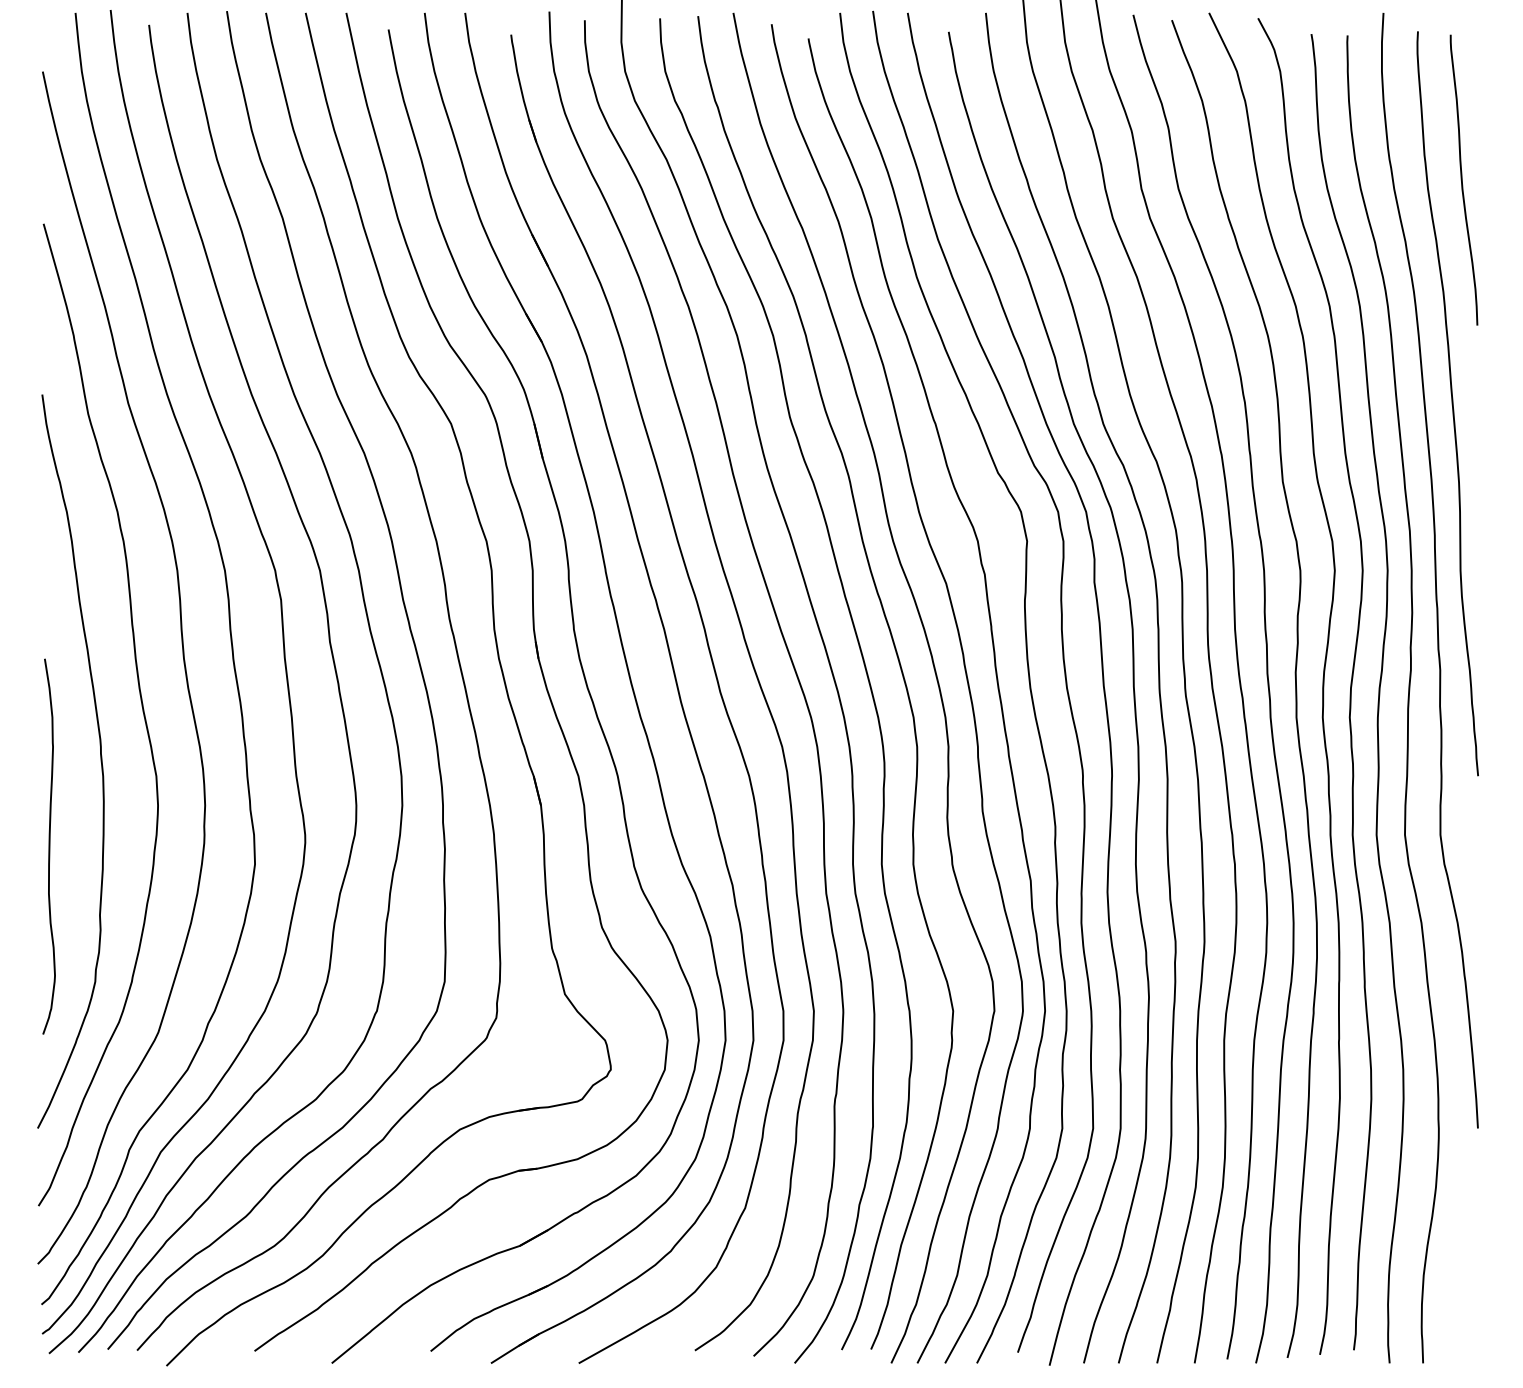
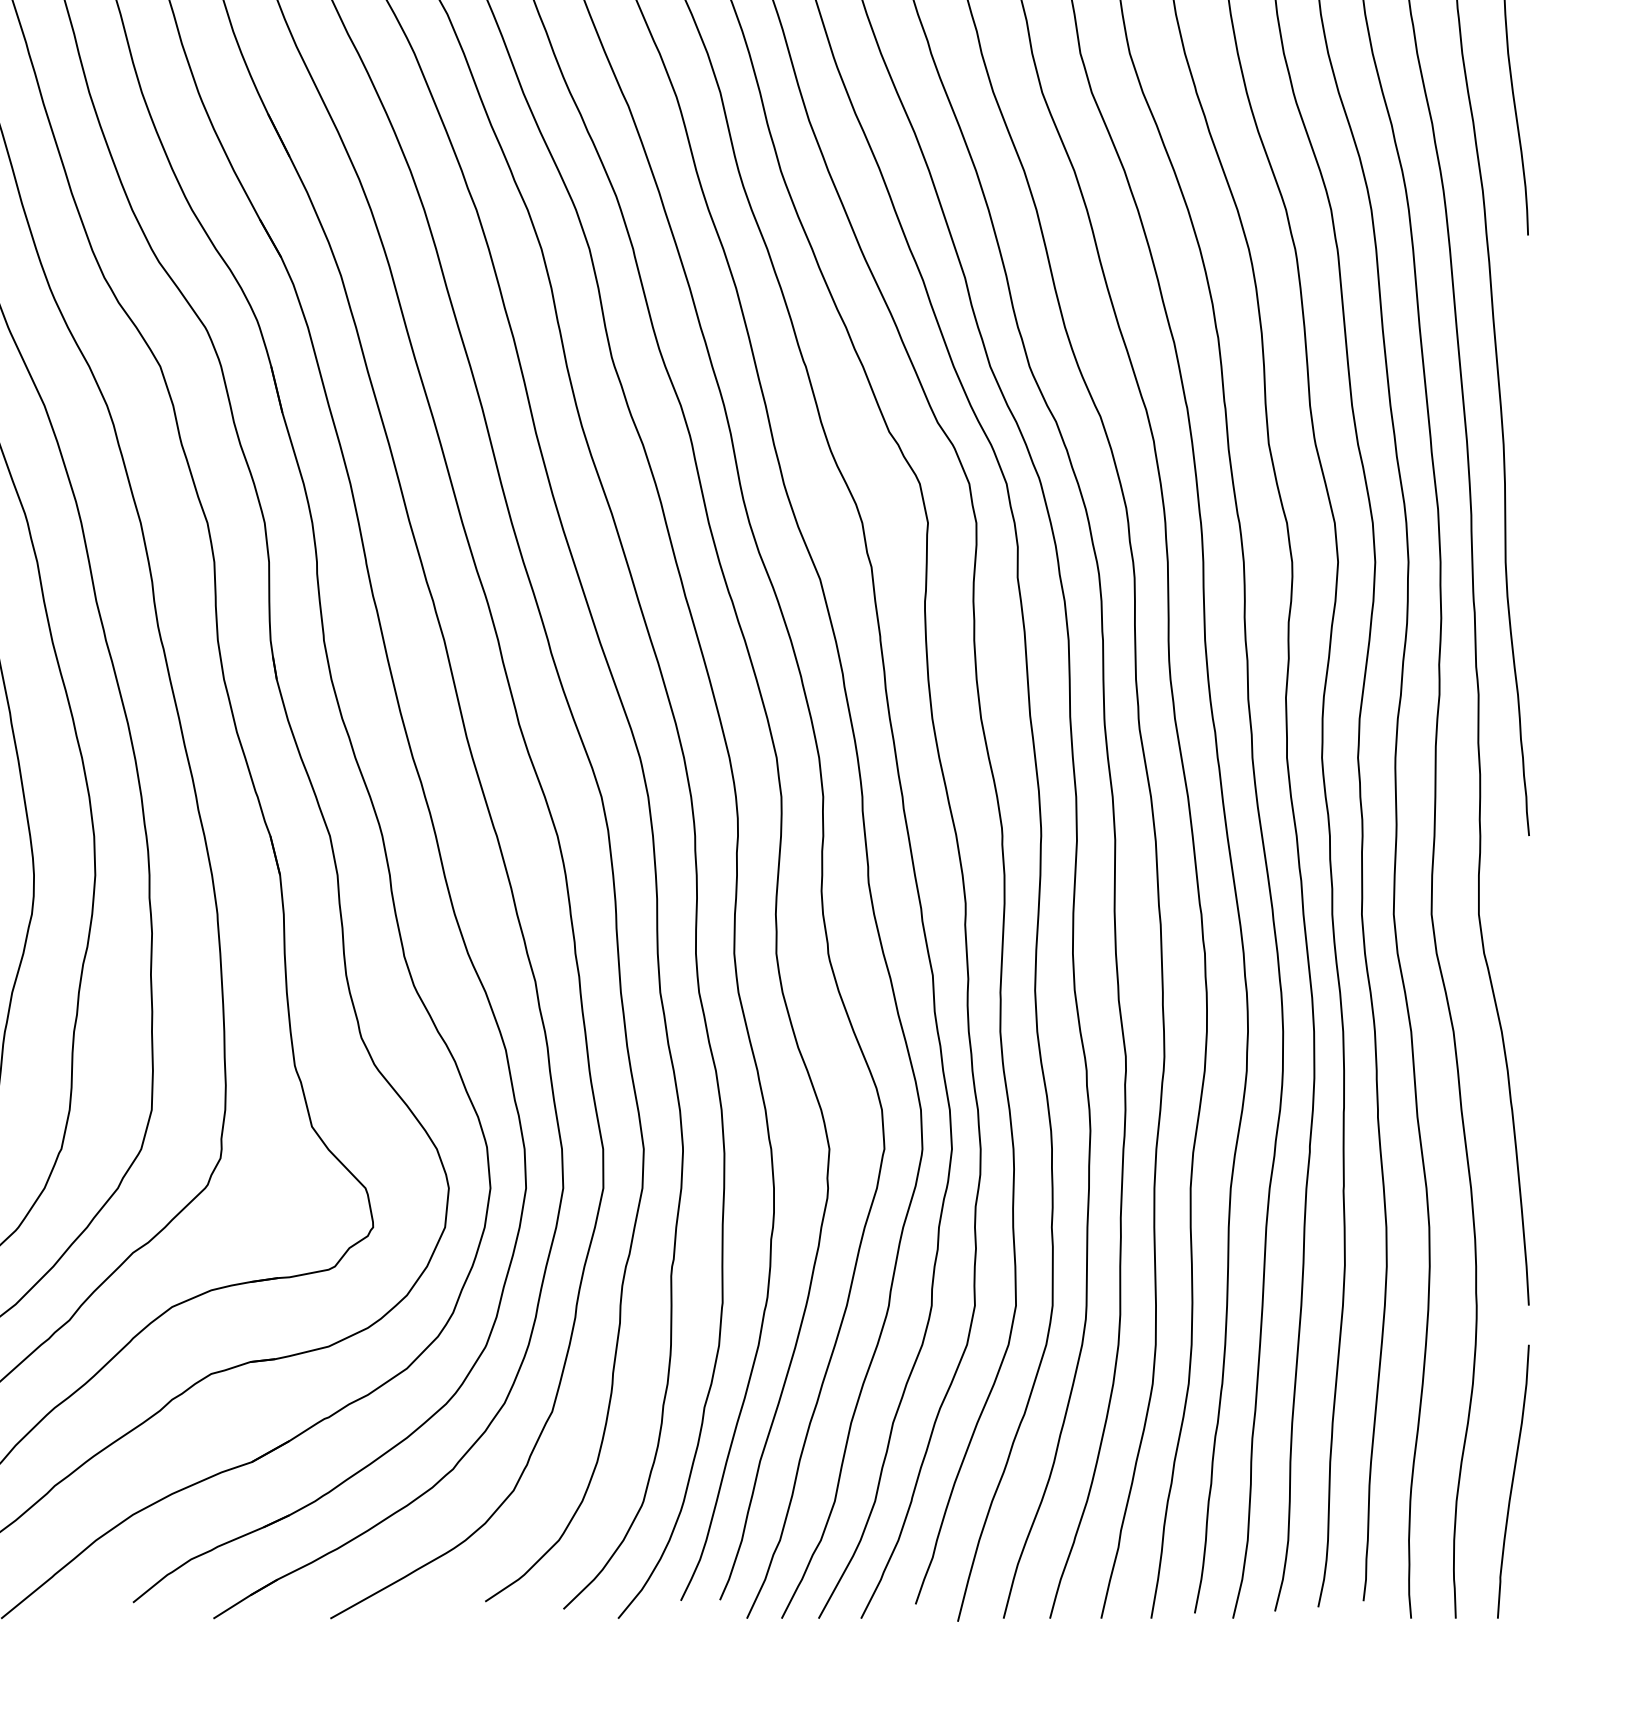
curve: (1465, 1260) -> (1512, 1481), added

